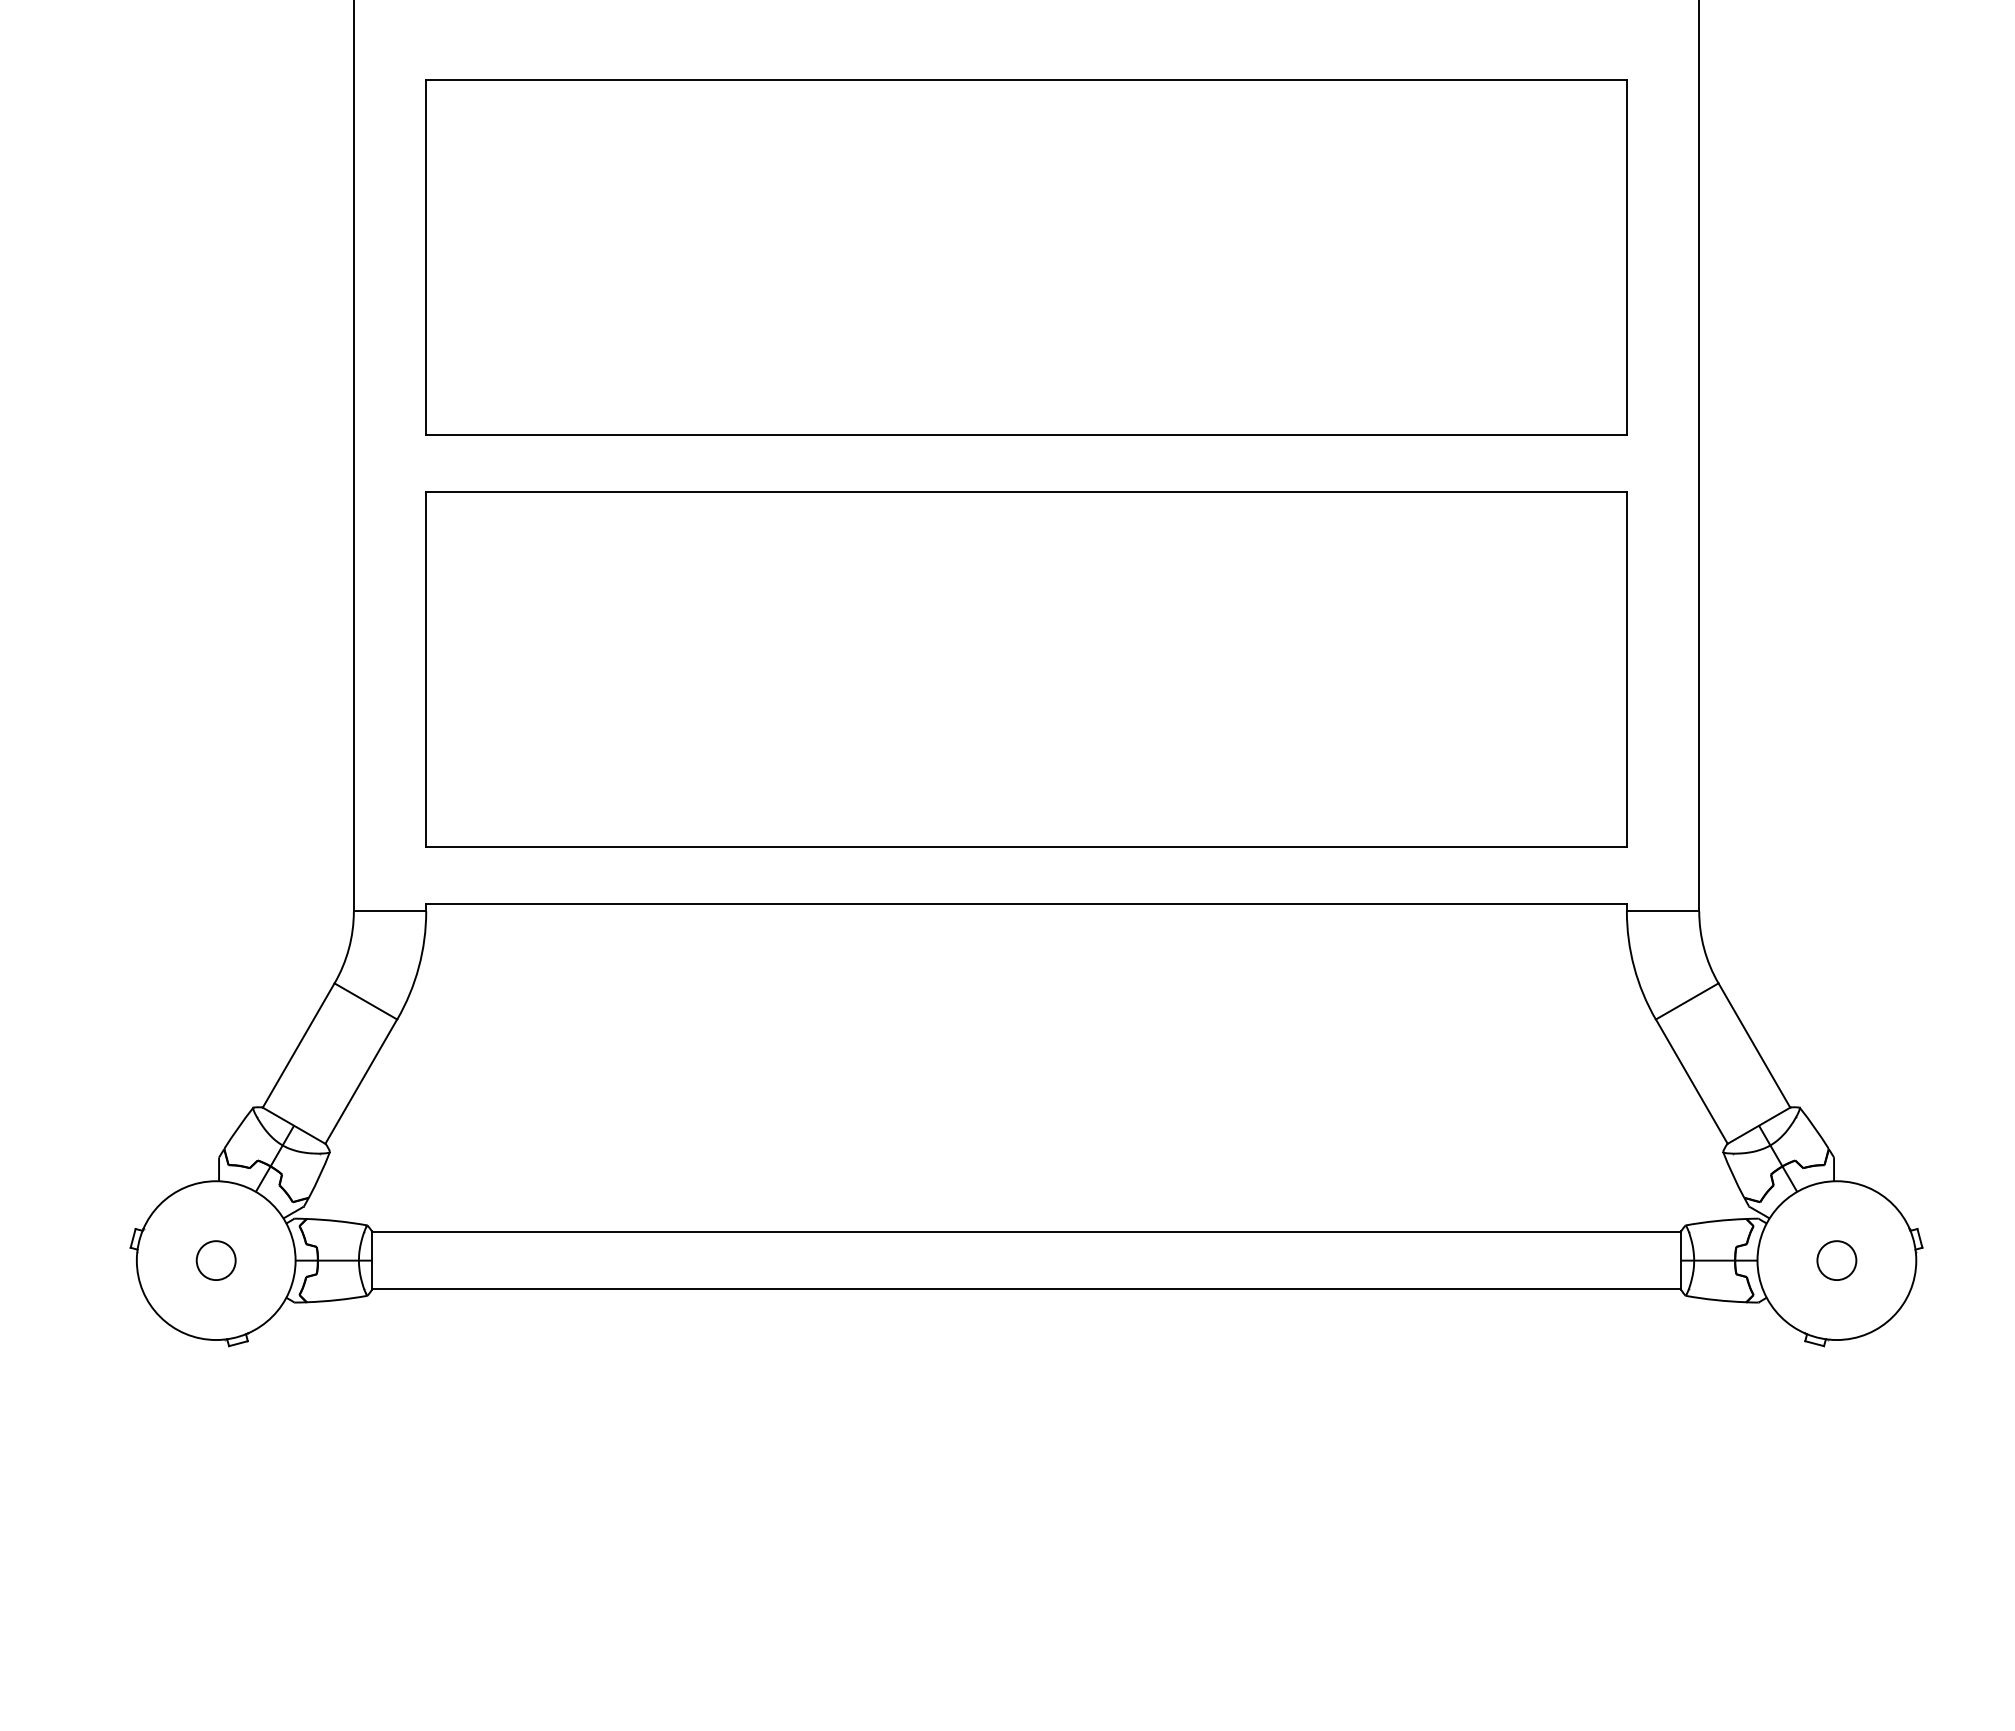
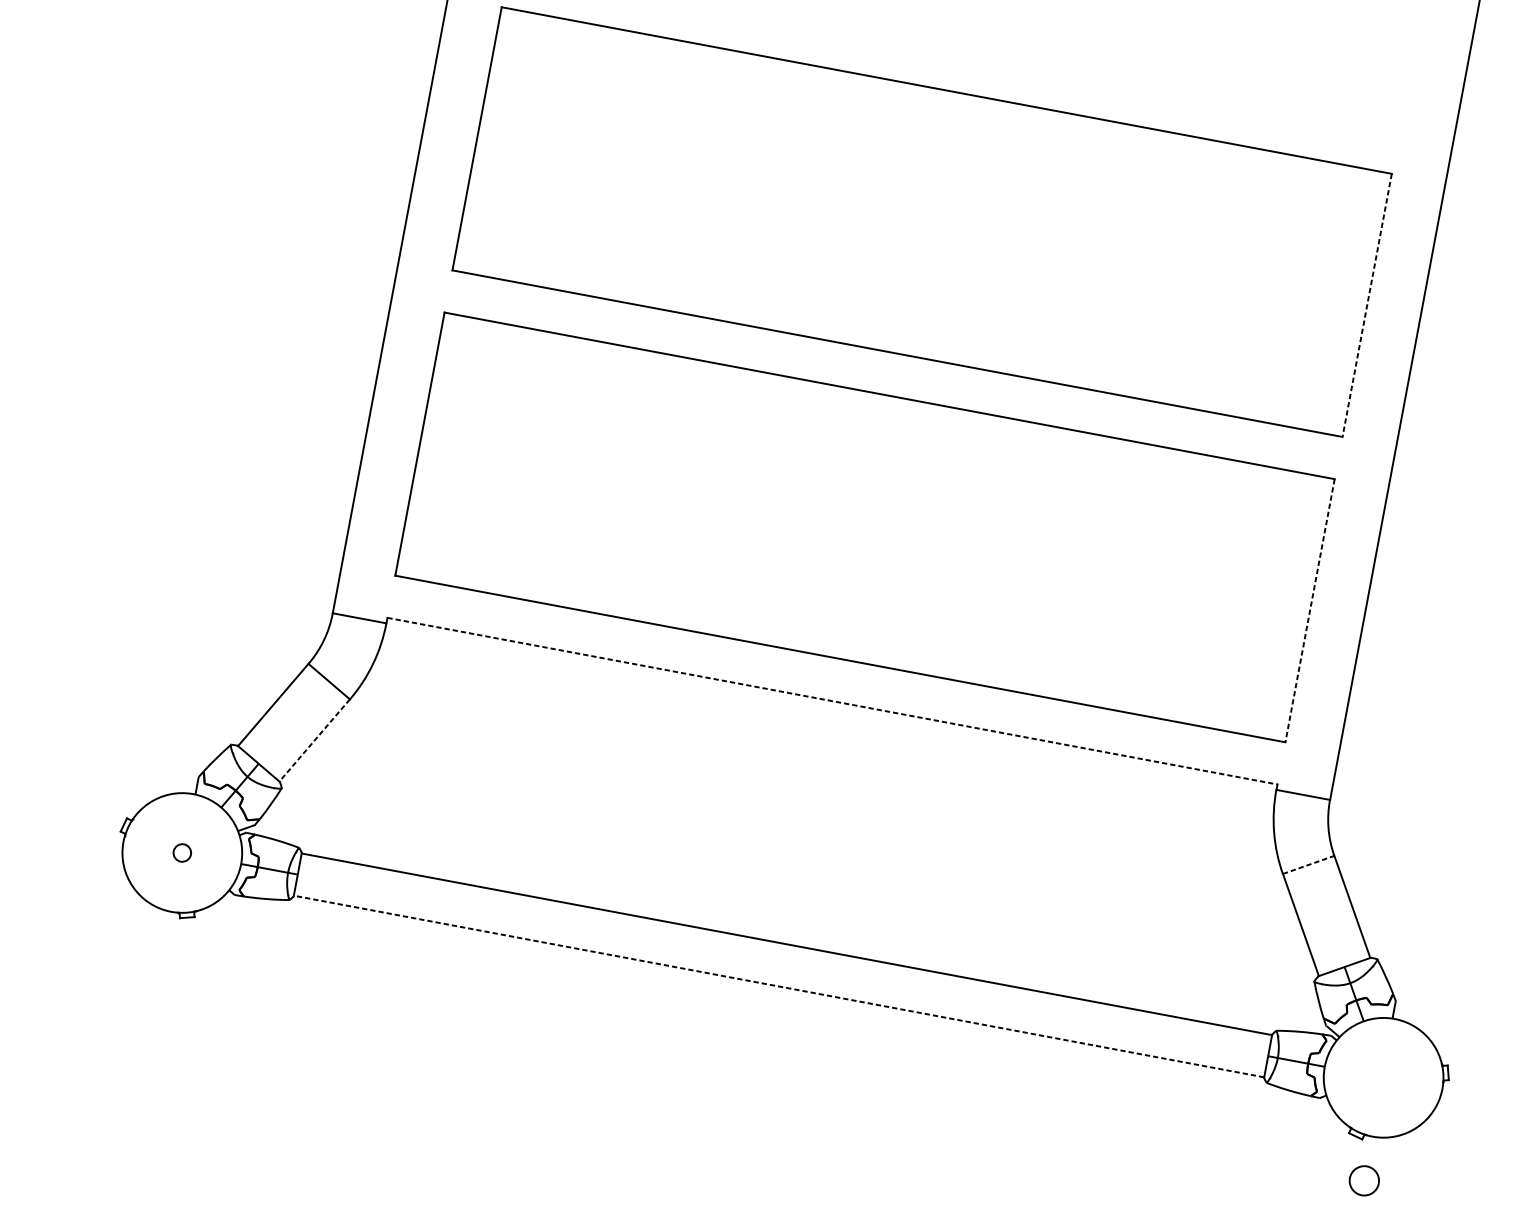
line: (1627, 258) -> (1367, 305), solid -> dashed
line: (1627, 670) -> (1310, 611), solid -> dashed
line: (1027, 904) -> (833, 701), solid -> dashed
line: (1687, 1001) -> (1308, 865), solid -> dashed
line: (361, 1081) -> (314, 740), solid -> dashed
circle: (215, 1260) -> (181, 852), size x0.6
circle: (1836, 1260) -> (1364, 1180), moved
line: (1026, 1289) -> (778, 986), solid -> dashed

